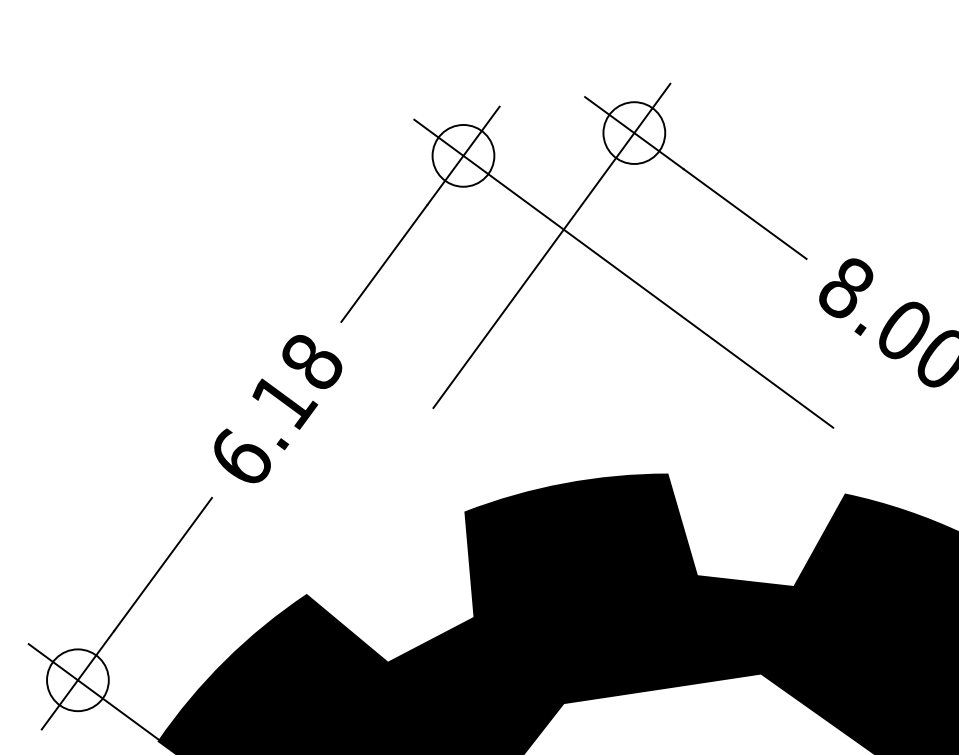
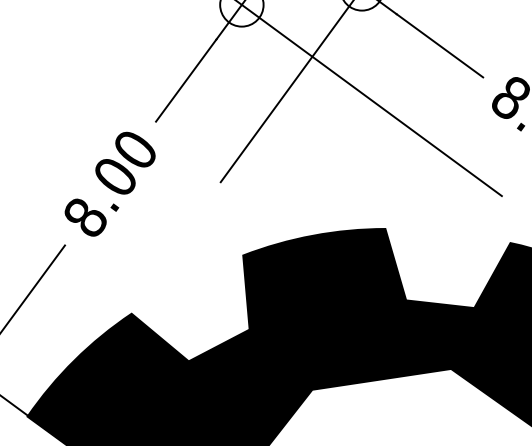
text: (276, 410) -> (110, 183), 6.18 -> 8.00

